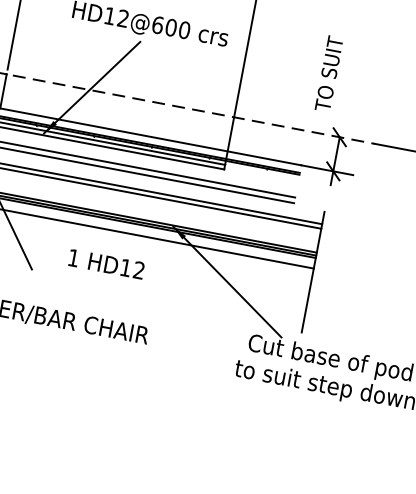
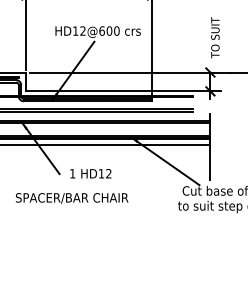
text: (329, 73) -> (215, 37), moved
line: (193, 109) -> (129, 72), dashed -> solid
text: (106, 263) -> (90, 173), moved

